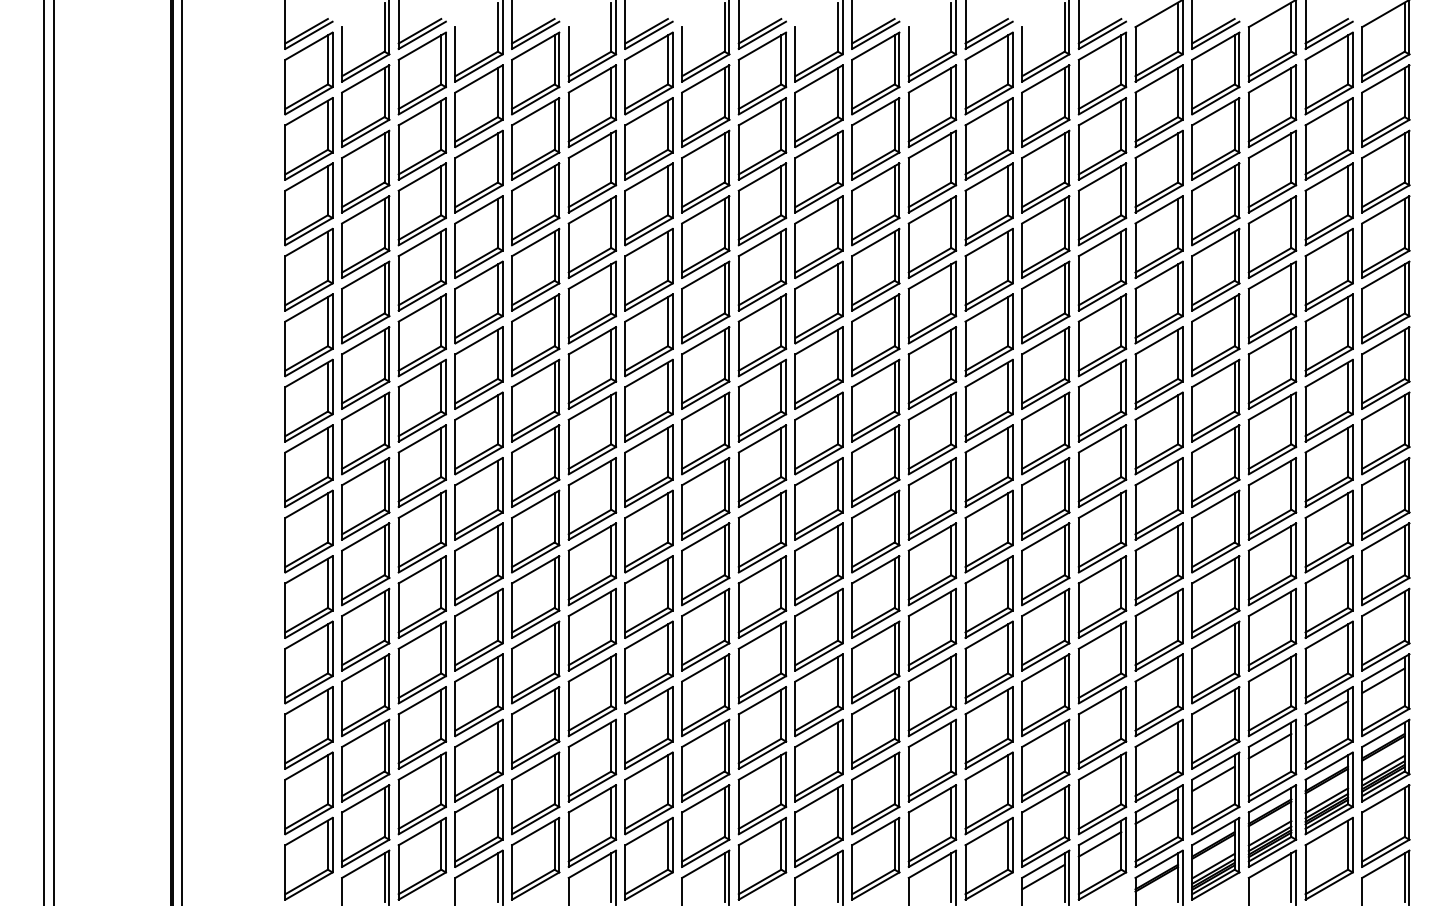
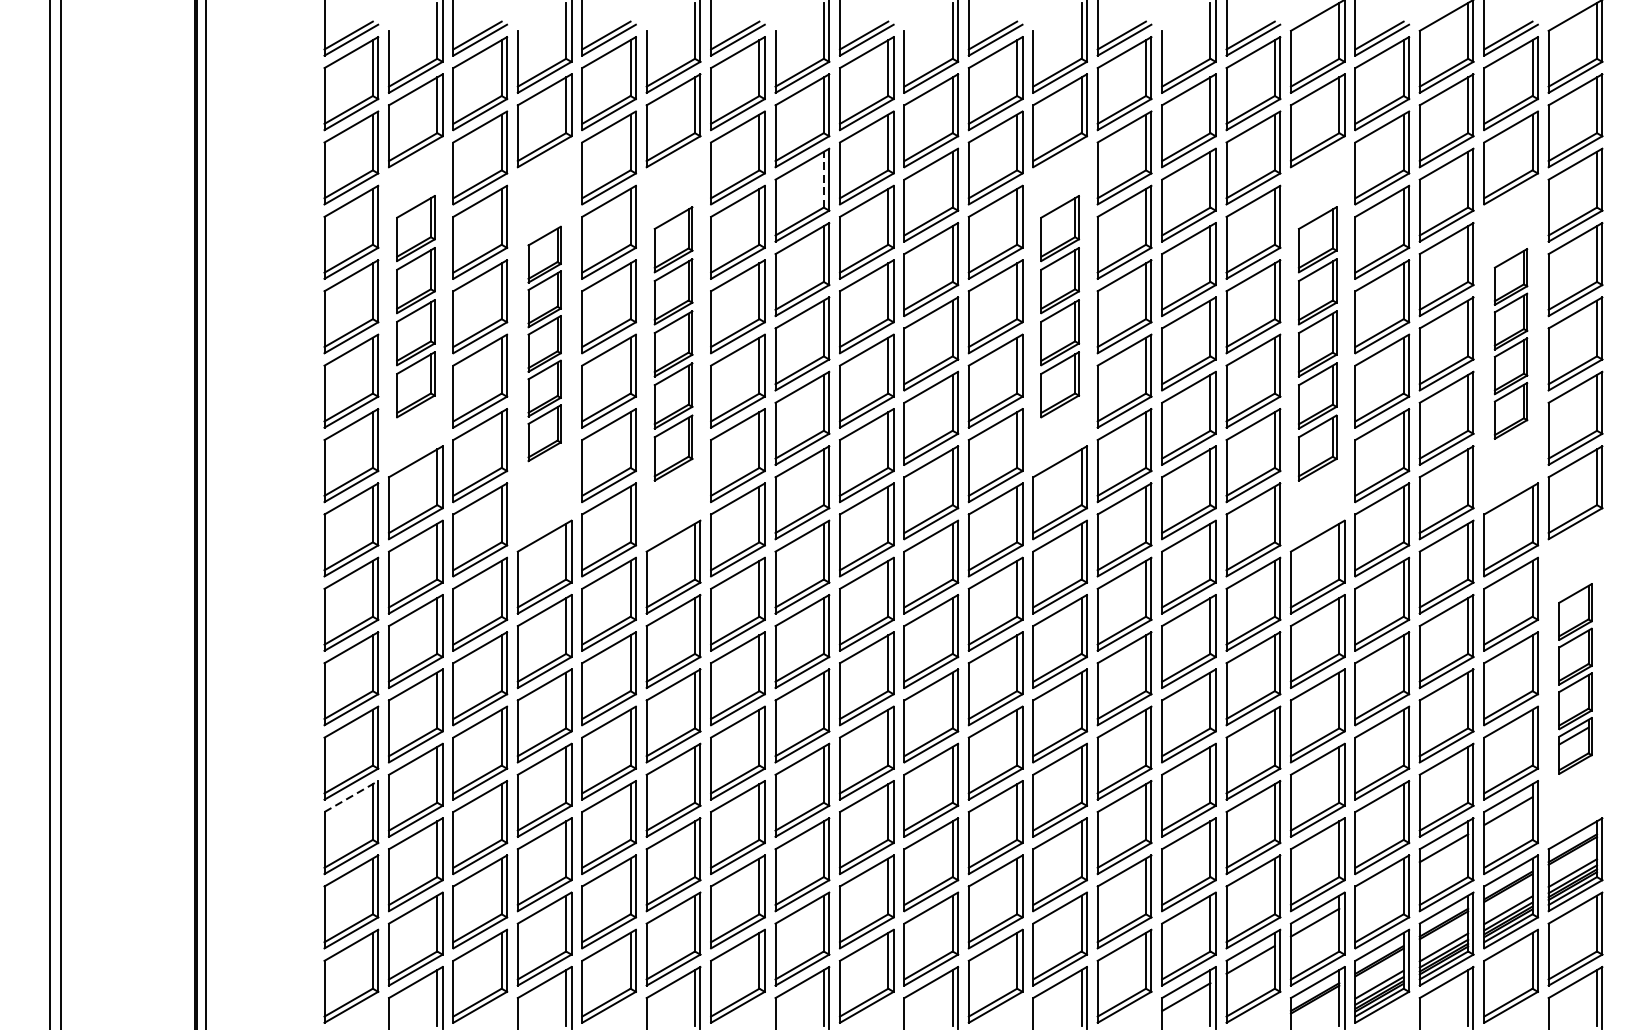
line: (724, 158) -> (823, 180), solid -> dashed
part: (365, 269) -> (415, 306), size x0.7
part: (932, 269) -> (1060, 306), size x0.7
part: (478, 302) -> (544, 343), size x0.6
part: (592, 302) -> (673, 343), size x0.7
part: (1158, 302) -> (1317, 343), size x0.7
part: (1328, 302) -> (1510, 343), size x0.6
part: (1385, 597) -> (1575, 679), size x0.6
line: (309, 700) -> (351, 796), solid -> dashed
line: (1213, 778) -> (1379, 885), removed

